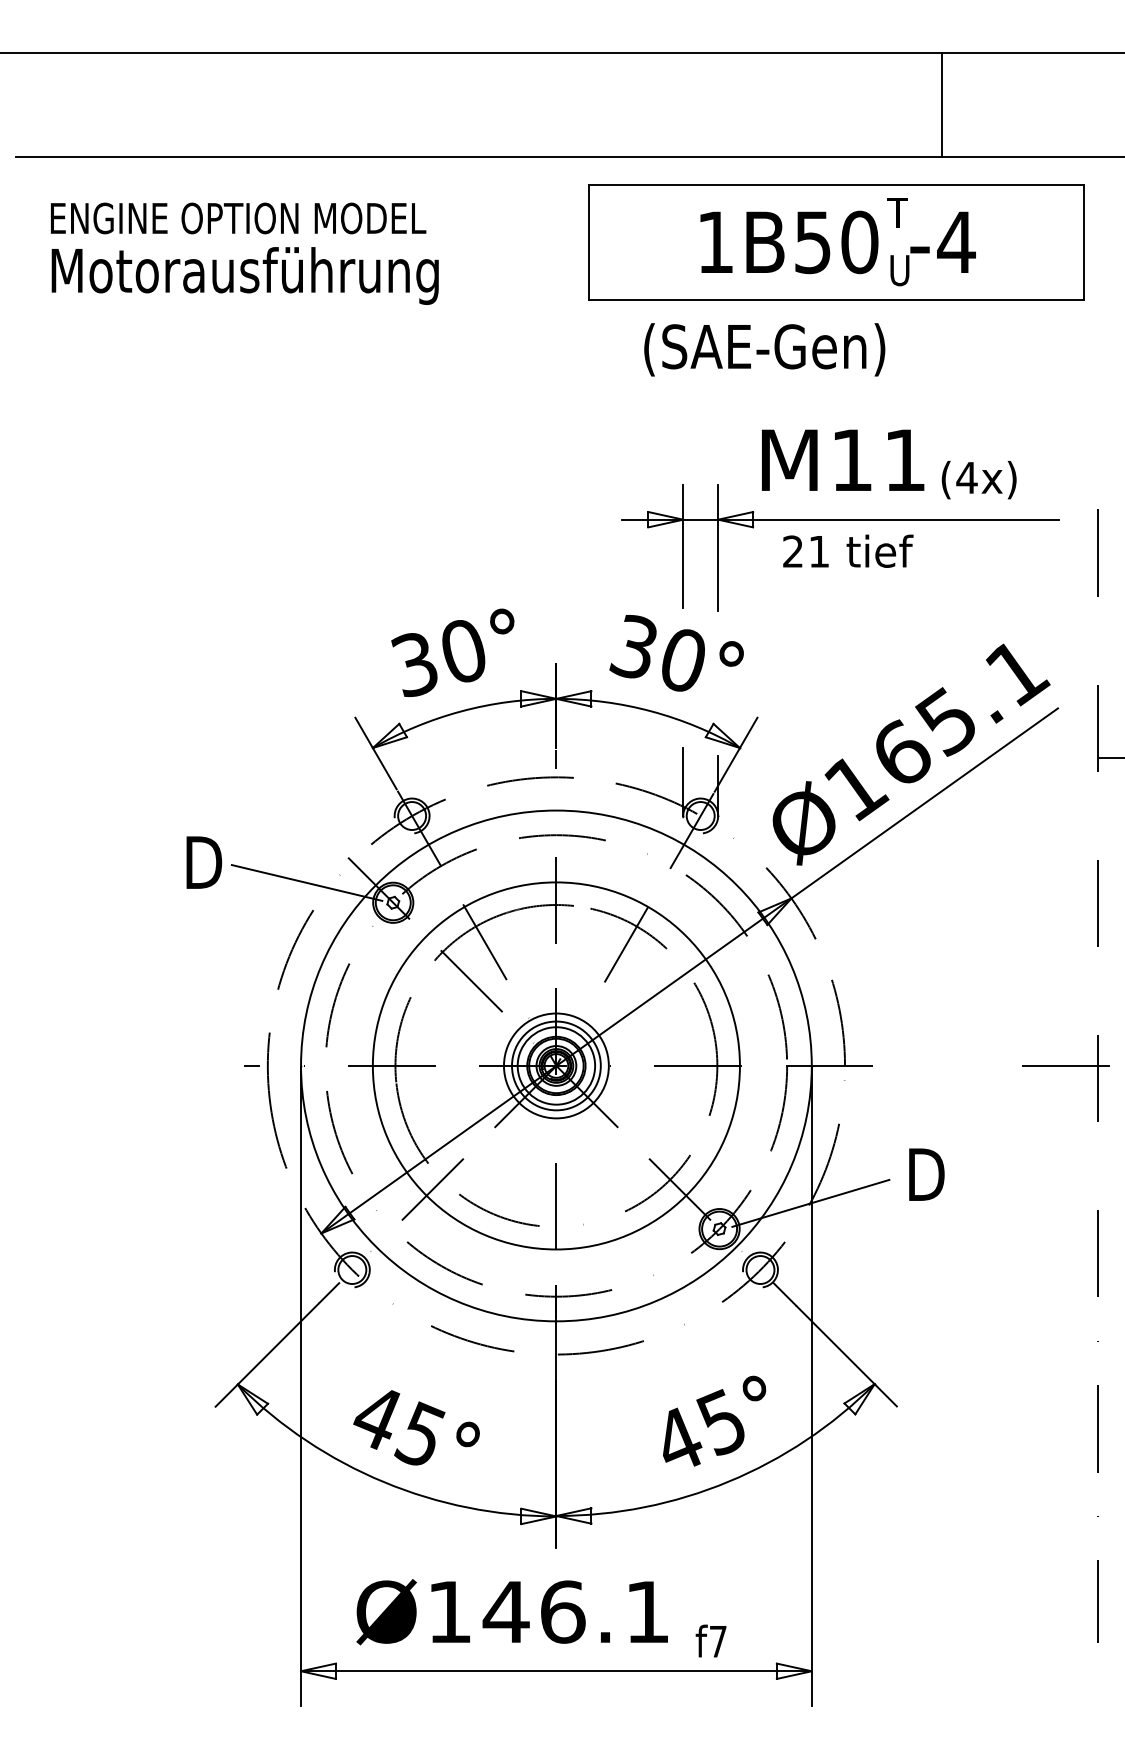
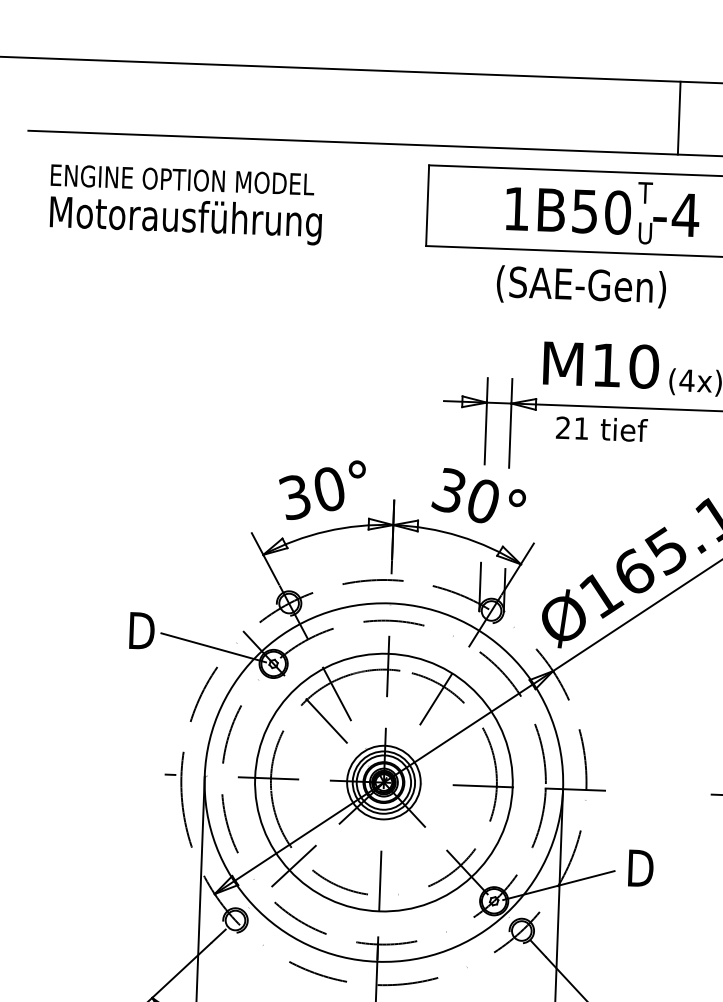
text: (764, 349) -> (581, 286), moved
text: (905, 459) -> (644, 366), M11 -> M10

